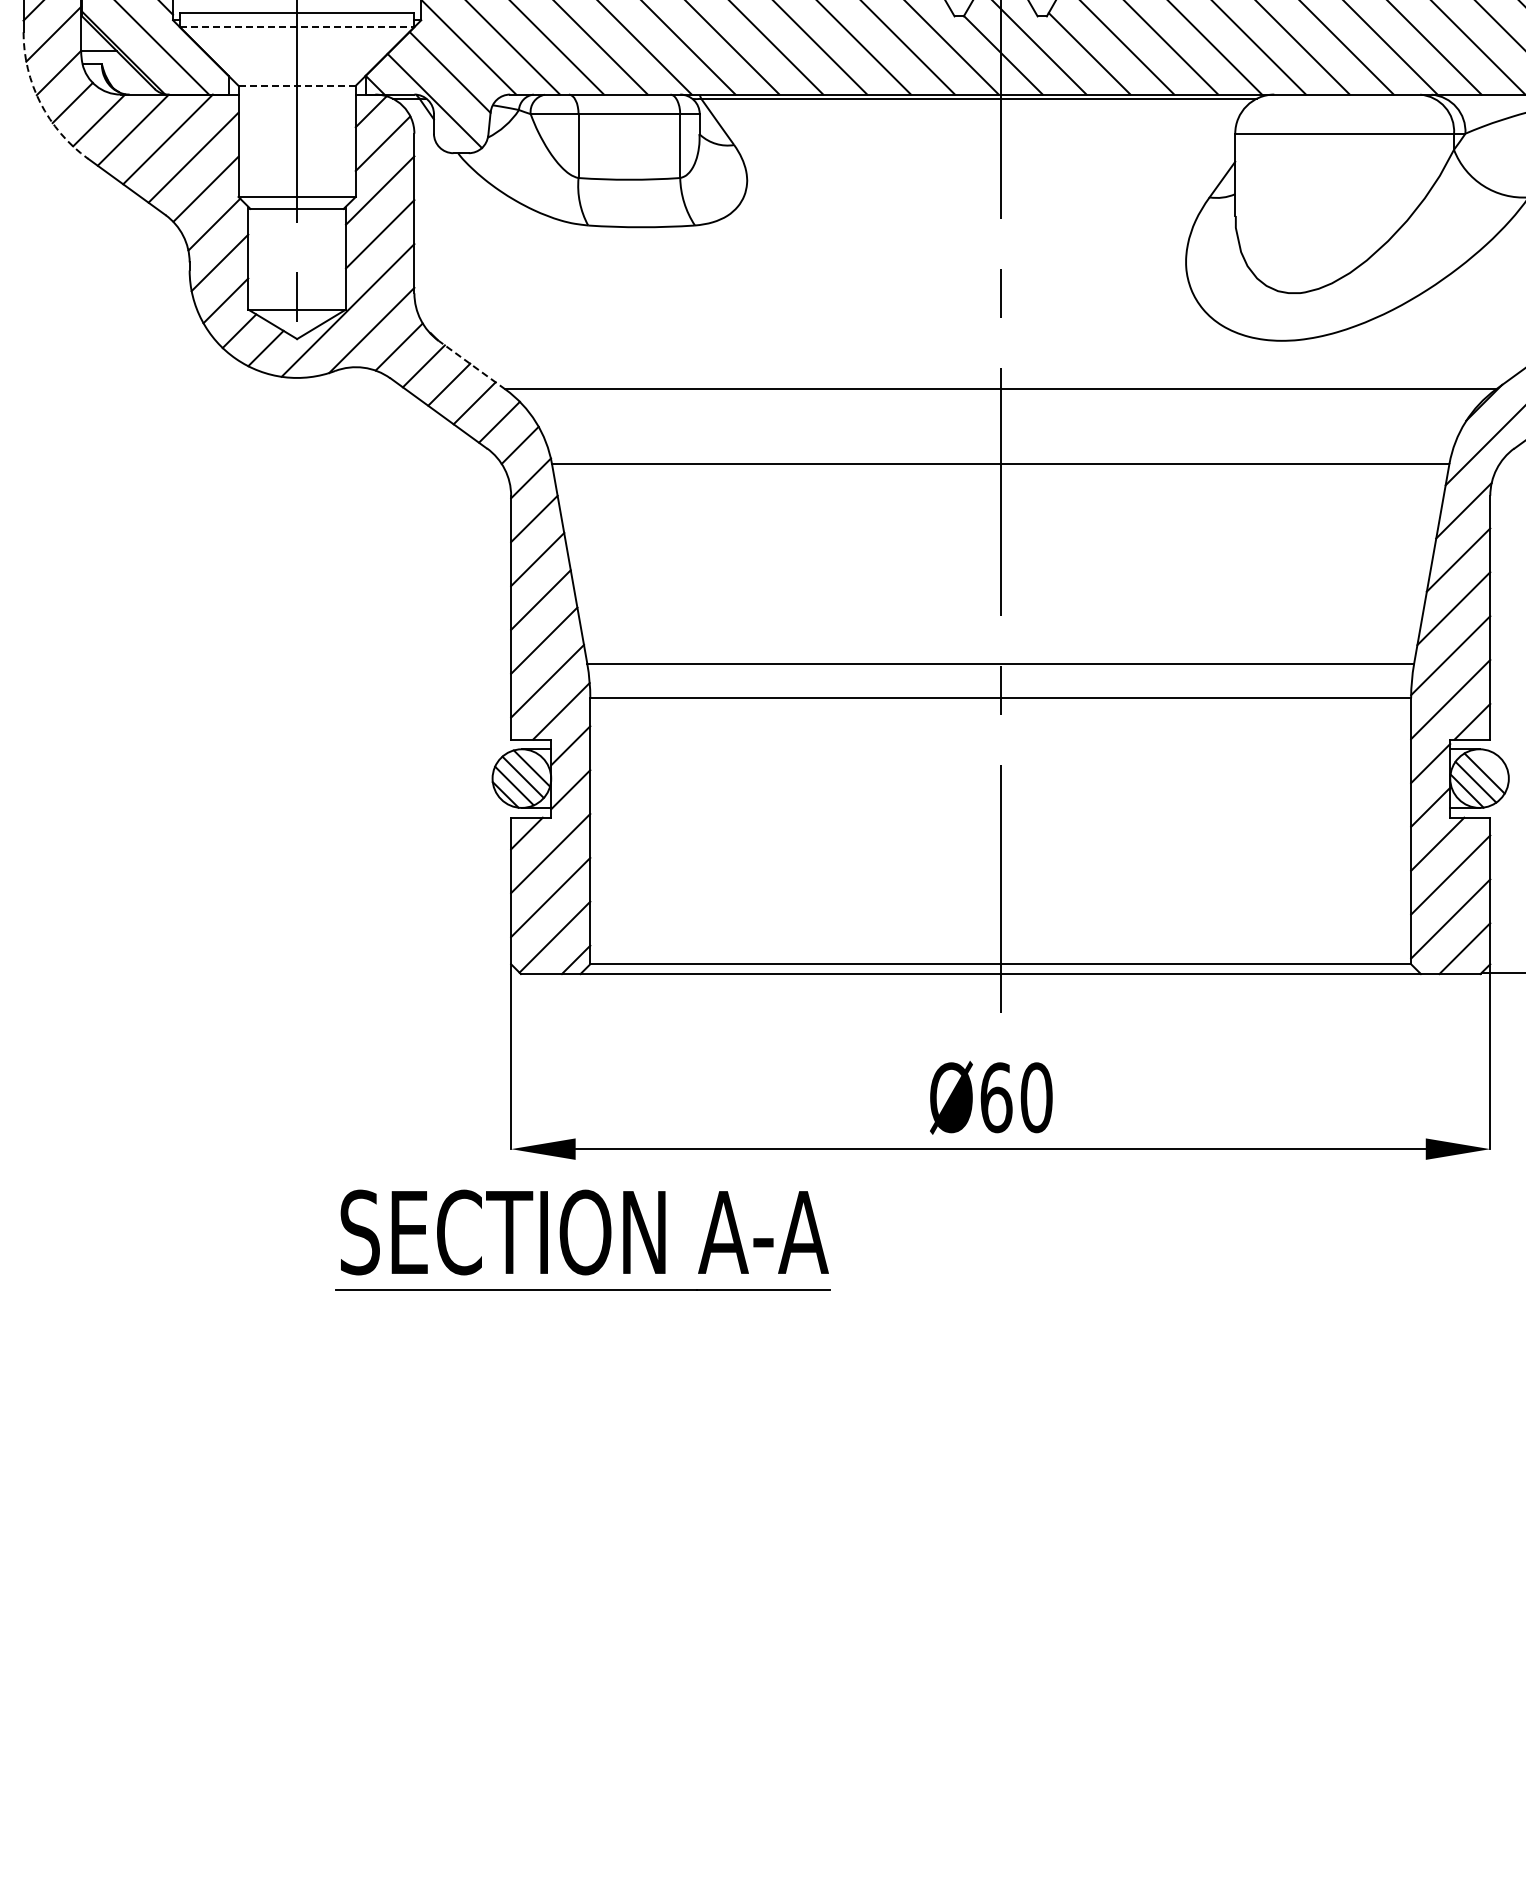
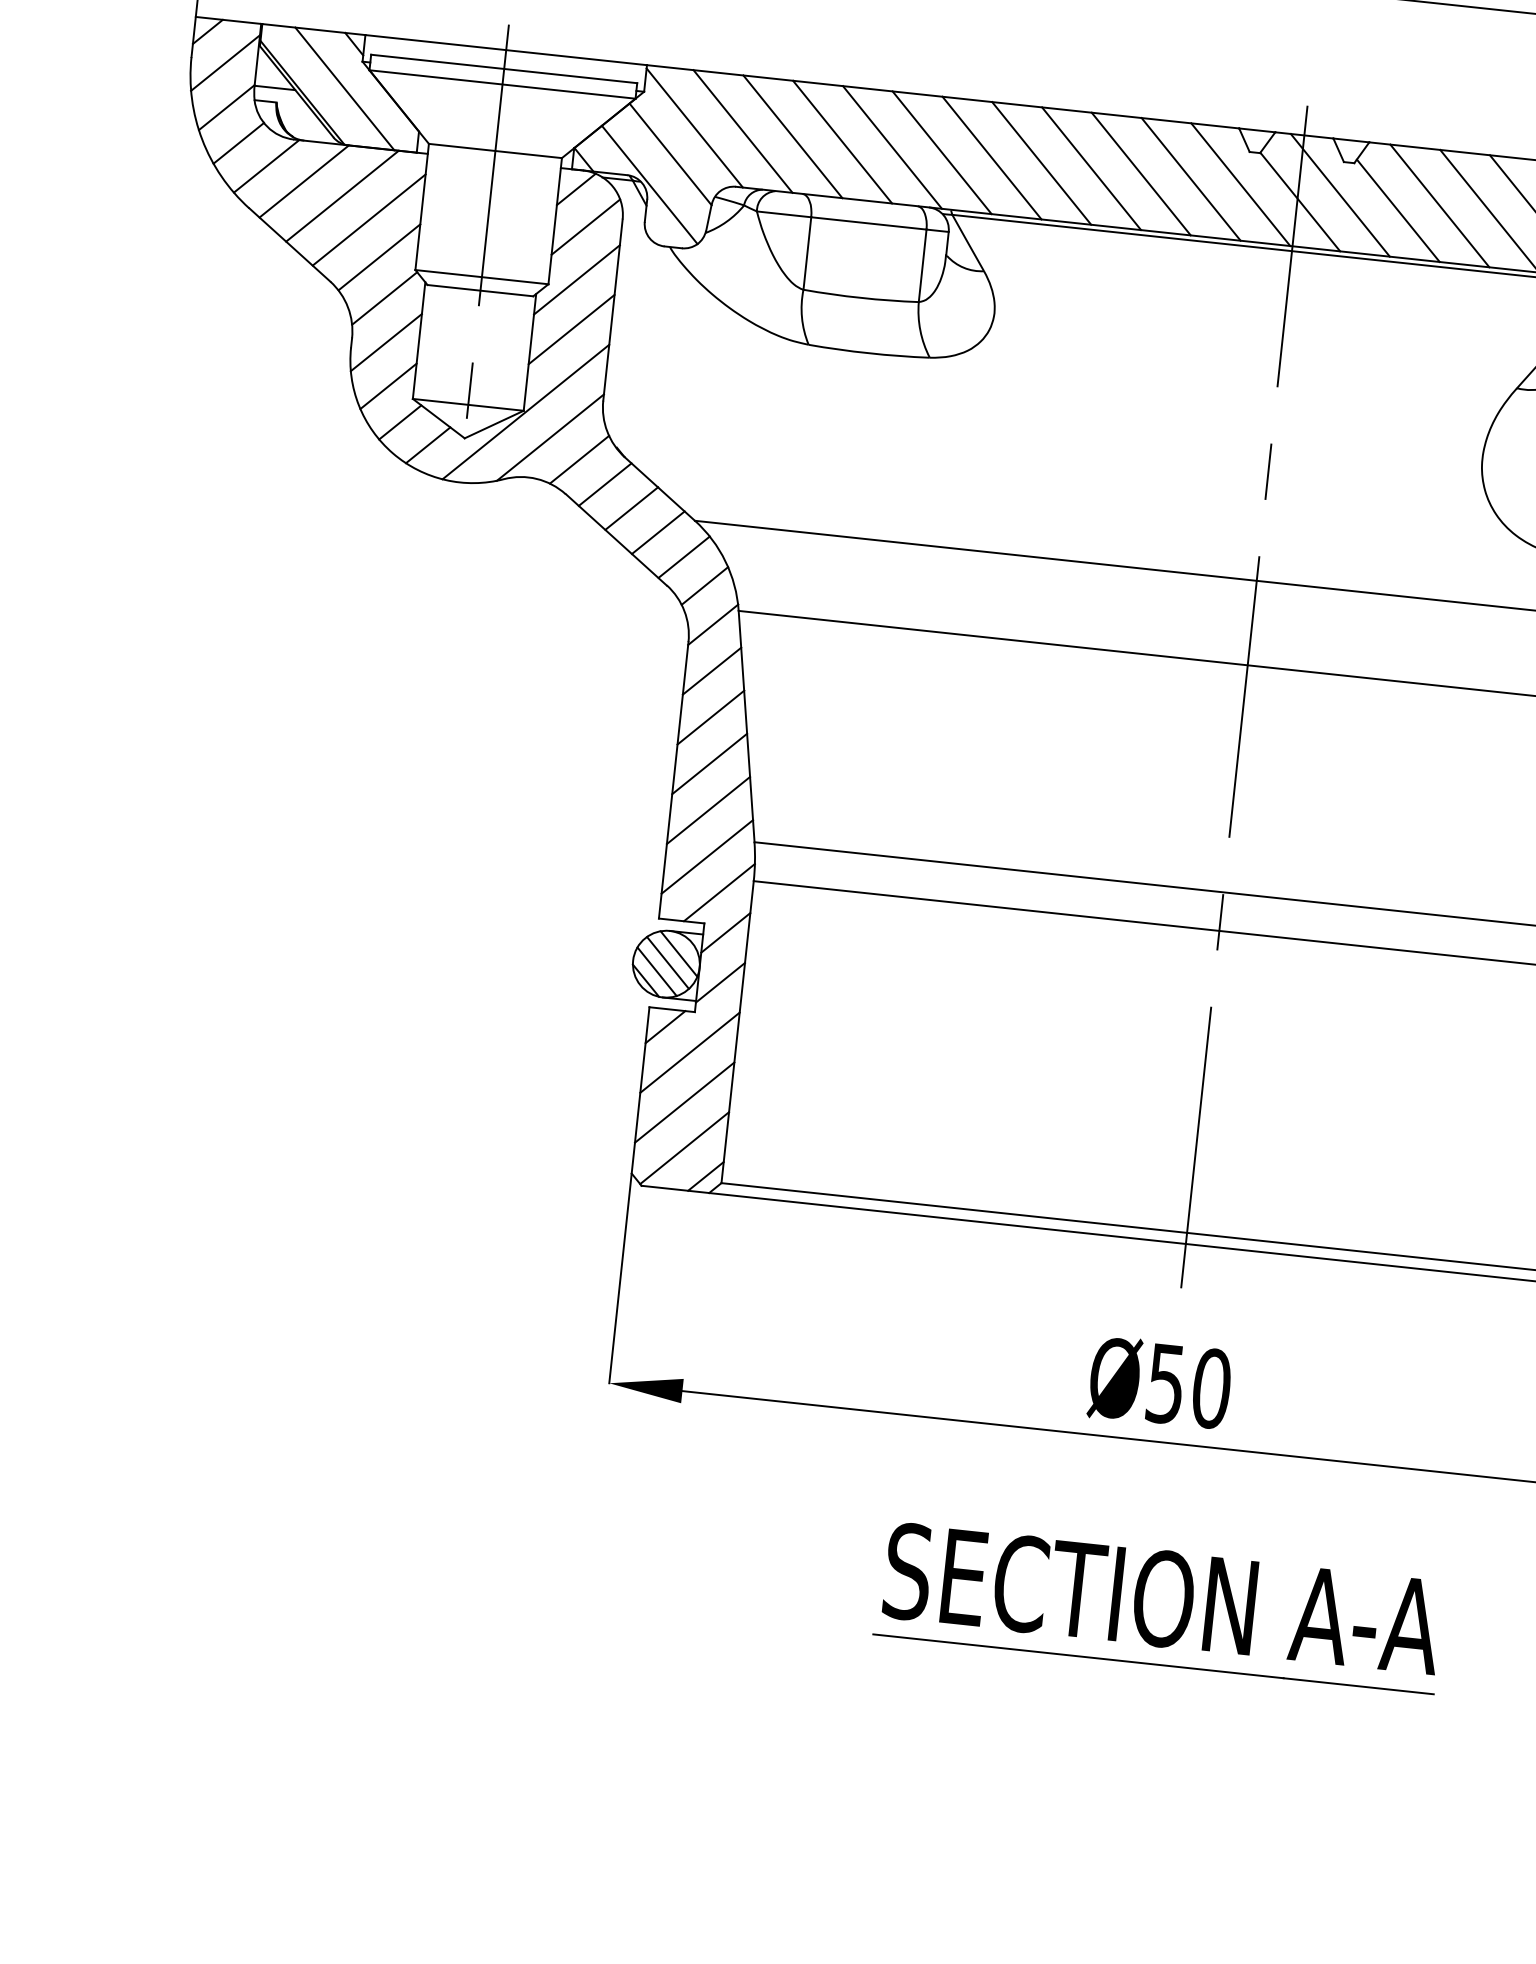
line: (297, 27) -> (502, 84), dashed -> solid
line: (297, 85) -> (495, 150), dashed -> solid
arc: (40, 103) -> (202, 139), dashed -> solid
line: (471, 364) -> (659, 488), dashed -> solid
text: (996, 1097) -> (1166, 1383), Ø60 -> Ø50
part: (582, 1239) -> (1159, 1606), moved

